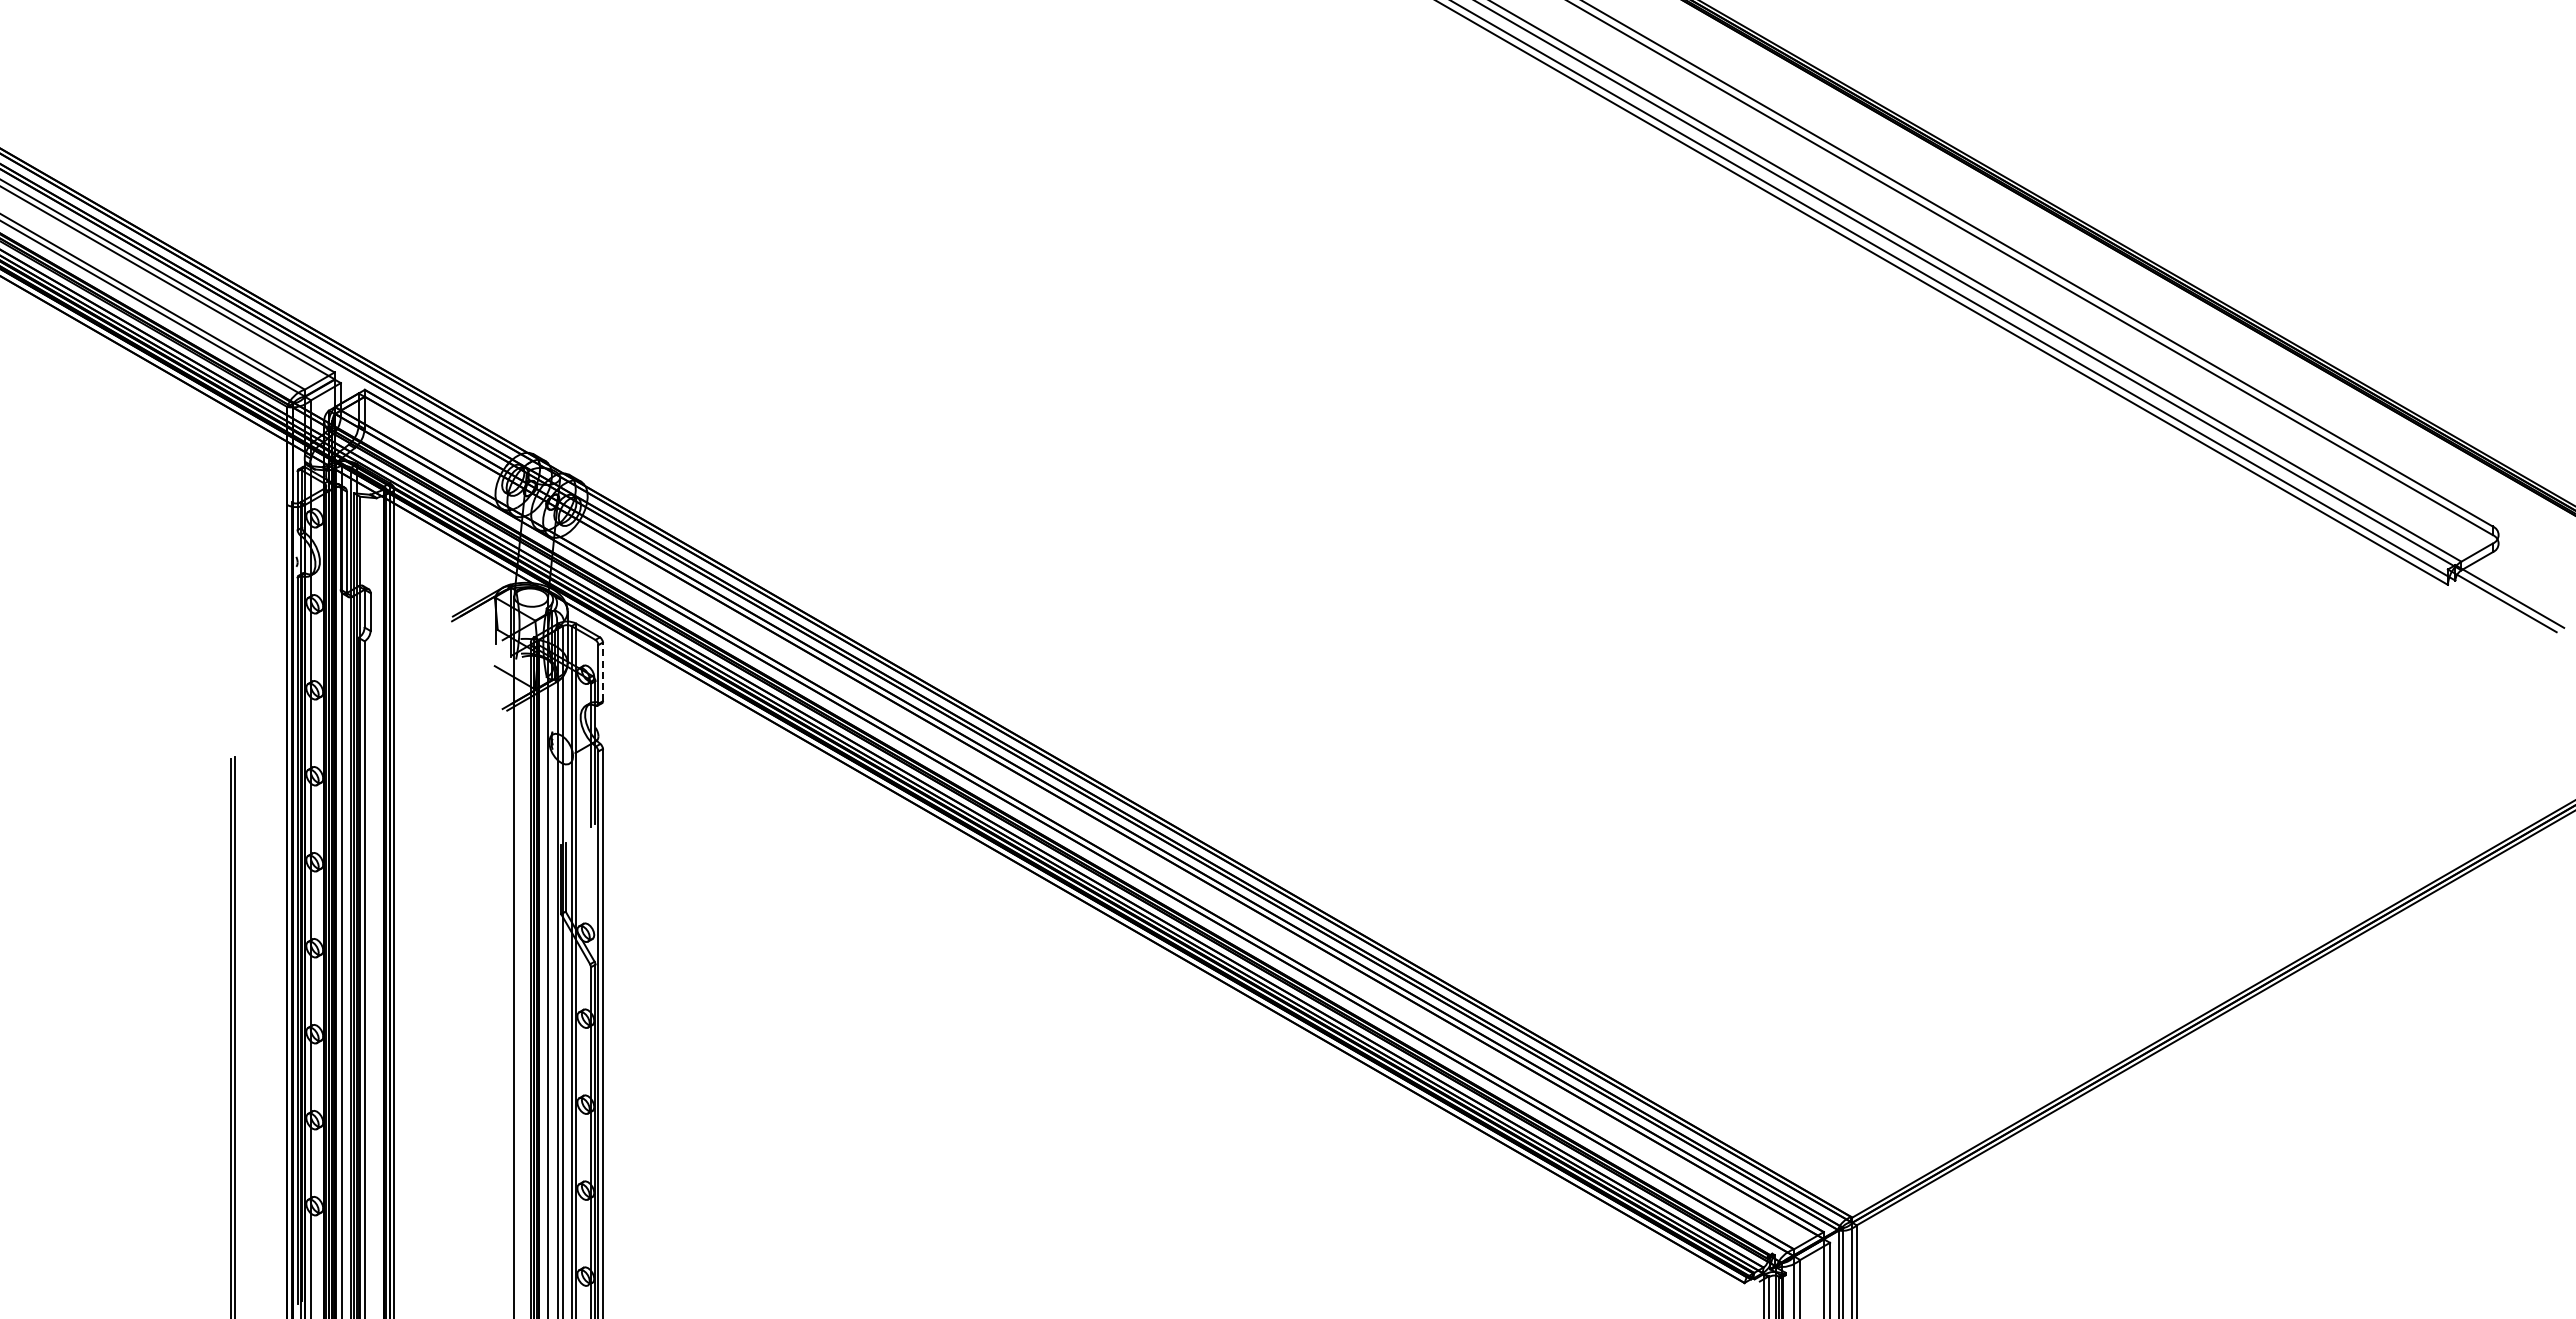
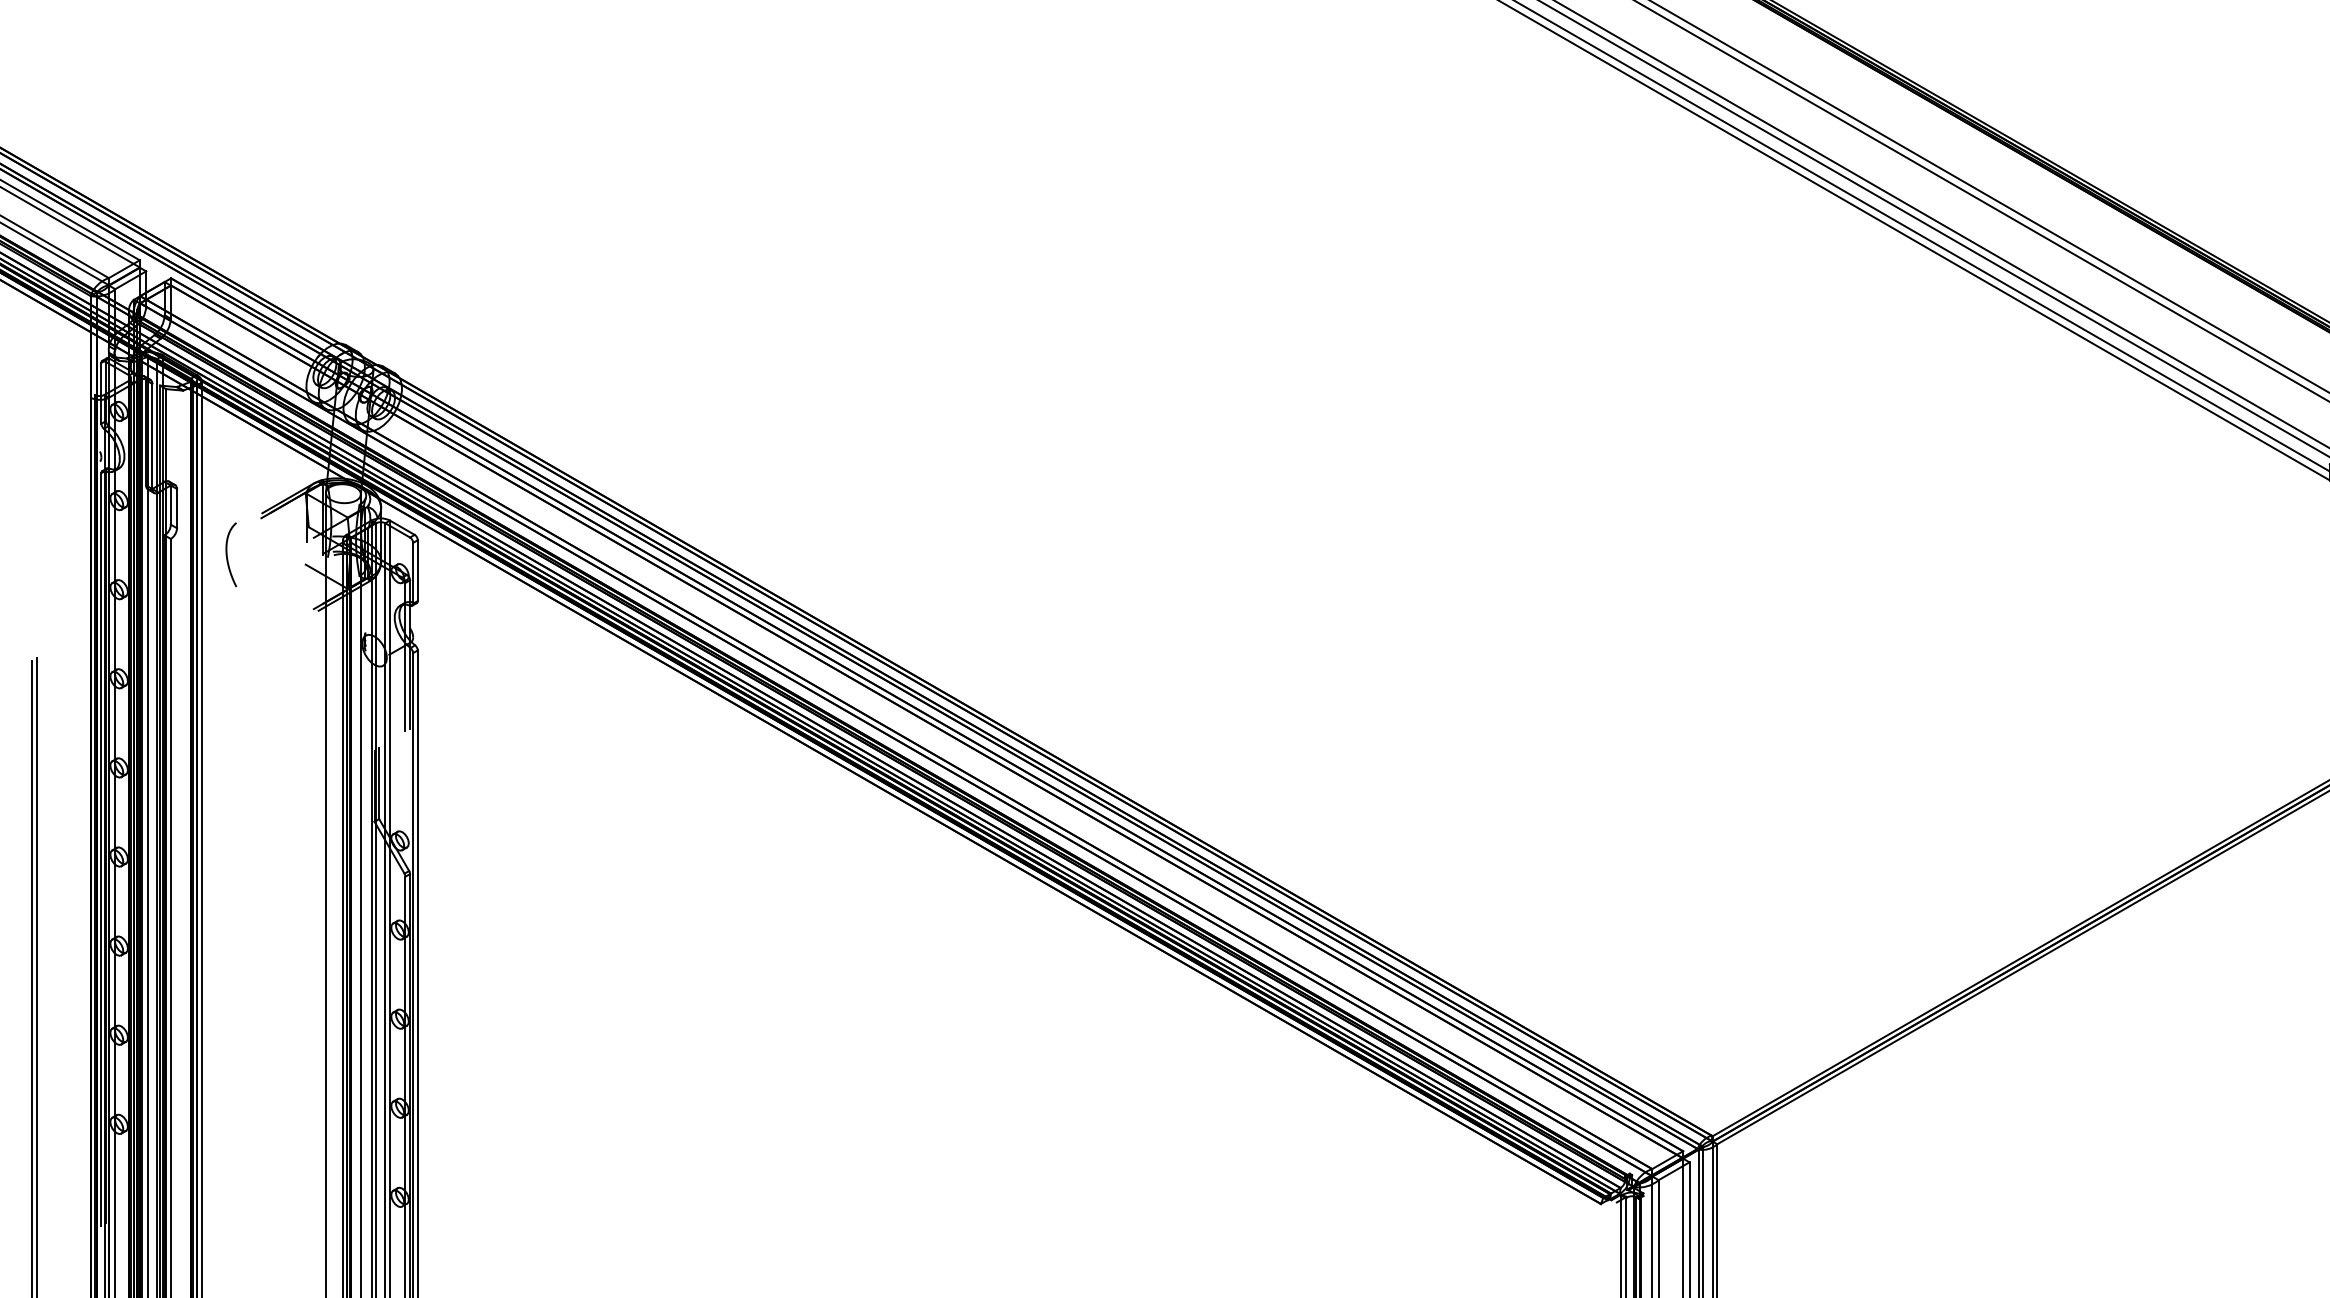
curve: (419, 656) -> (227, 554), added
line: (602, 671) -> (417, 570), dashed -> solid

